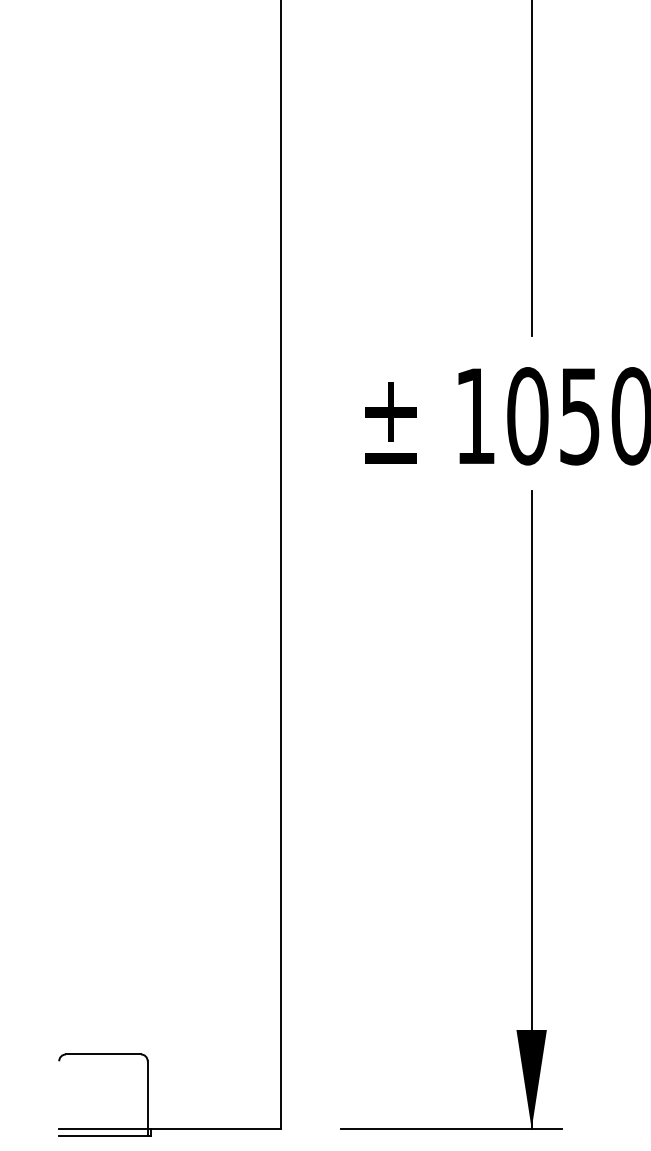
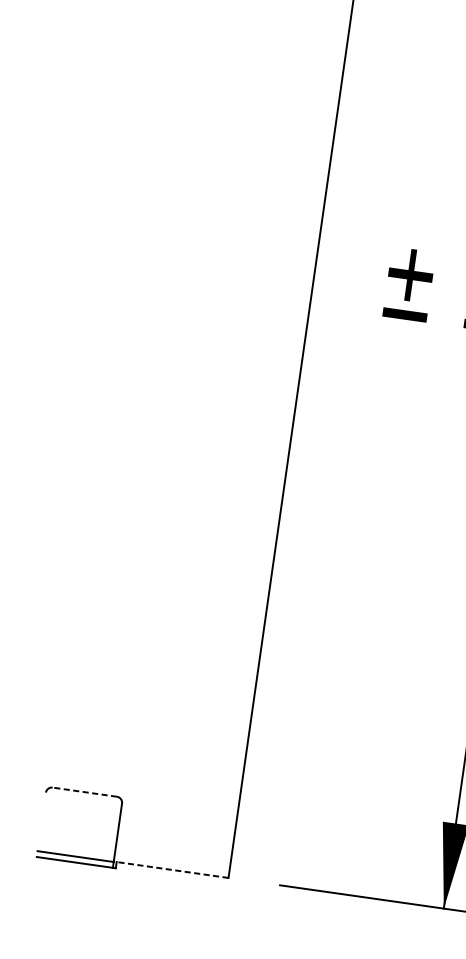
line: (102, 1054) -> (84, 792), solid -> dashed
line: (214, 1128) -> (171, 869), solid -> dashed

